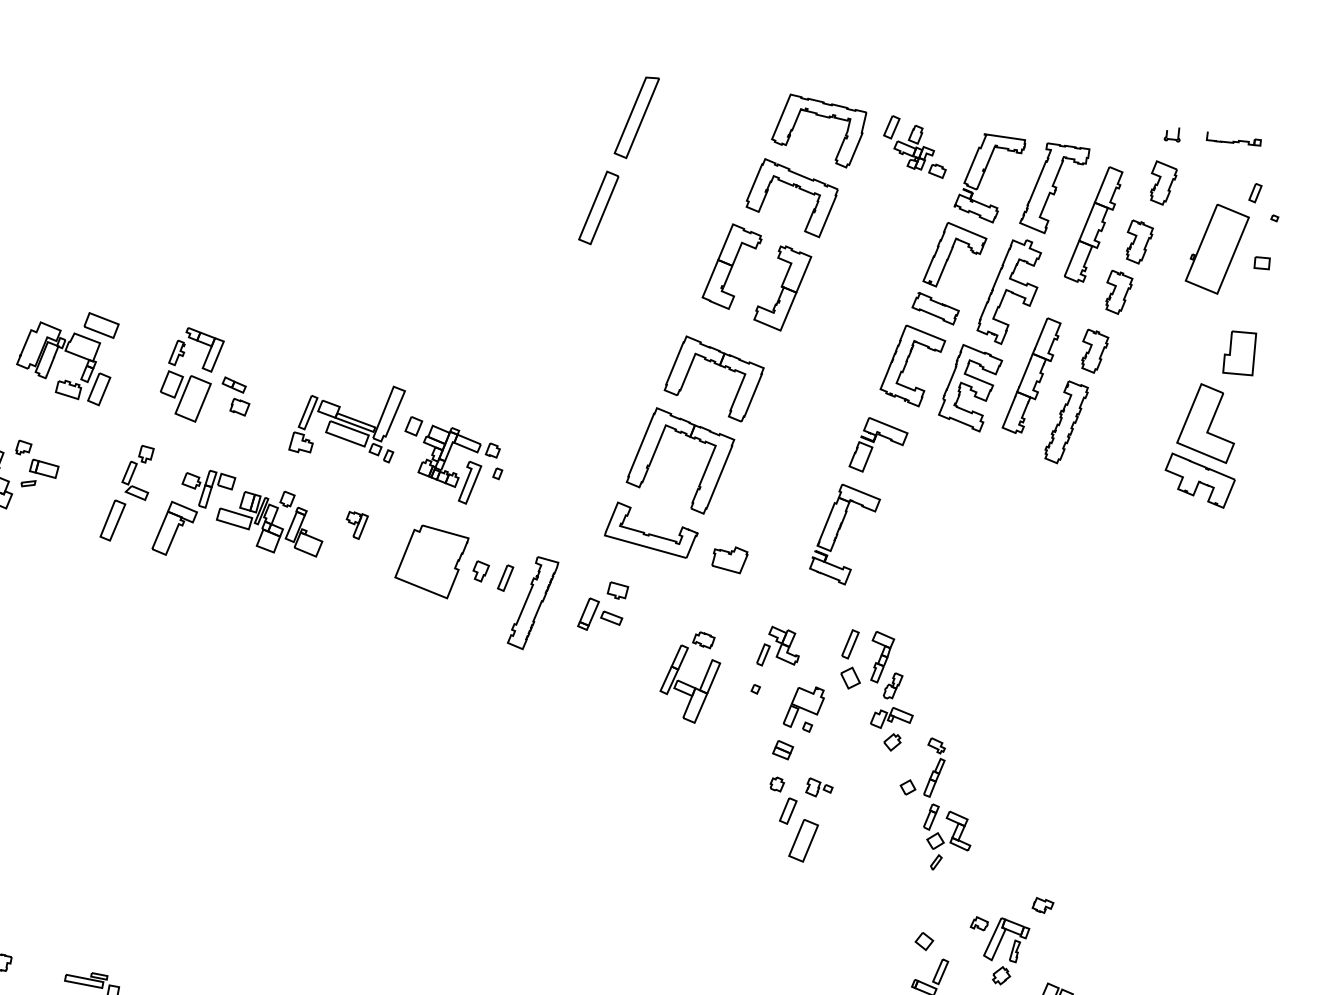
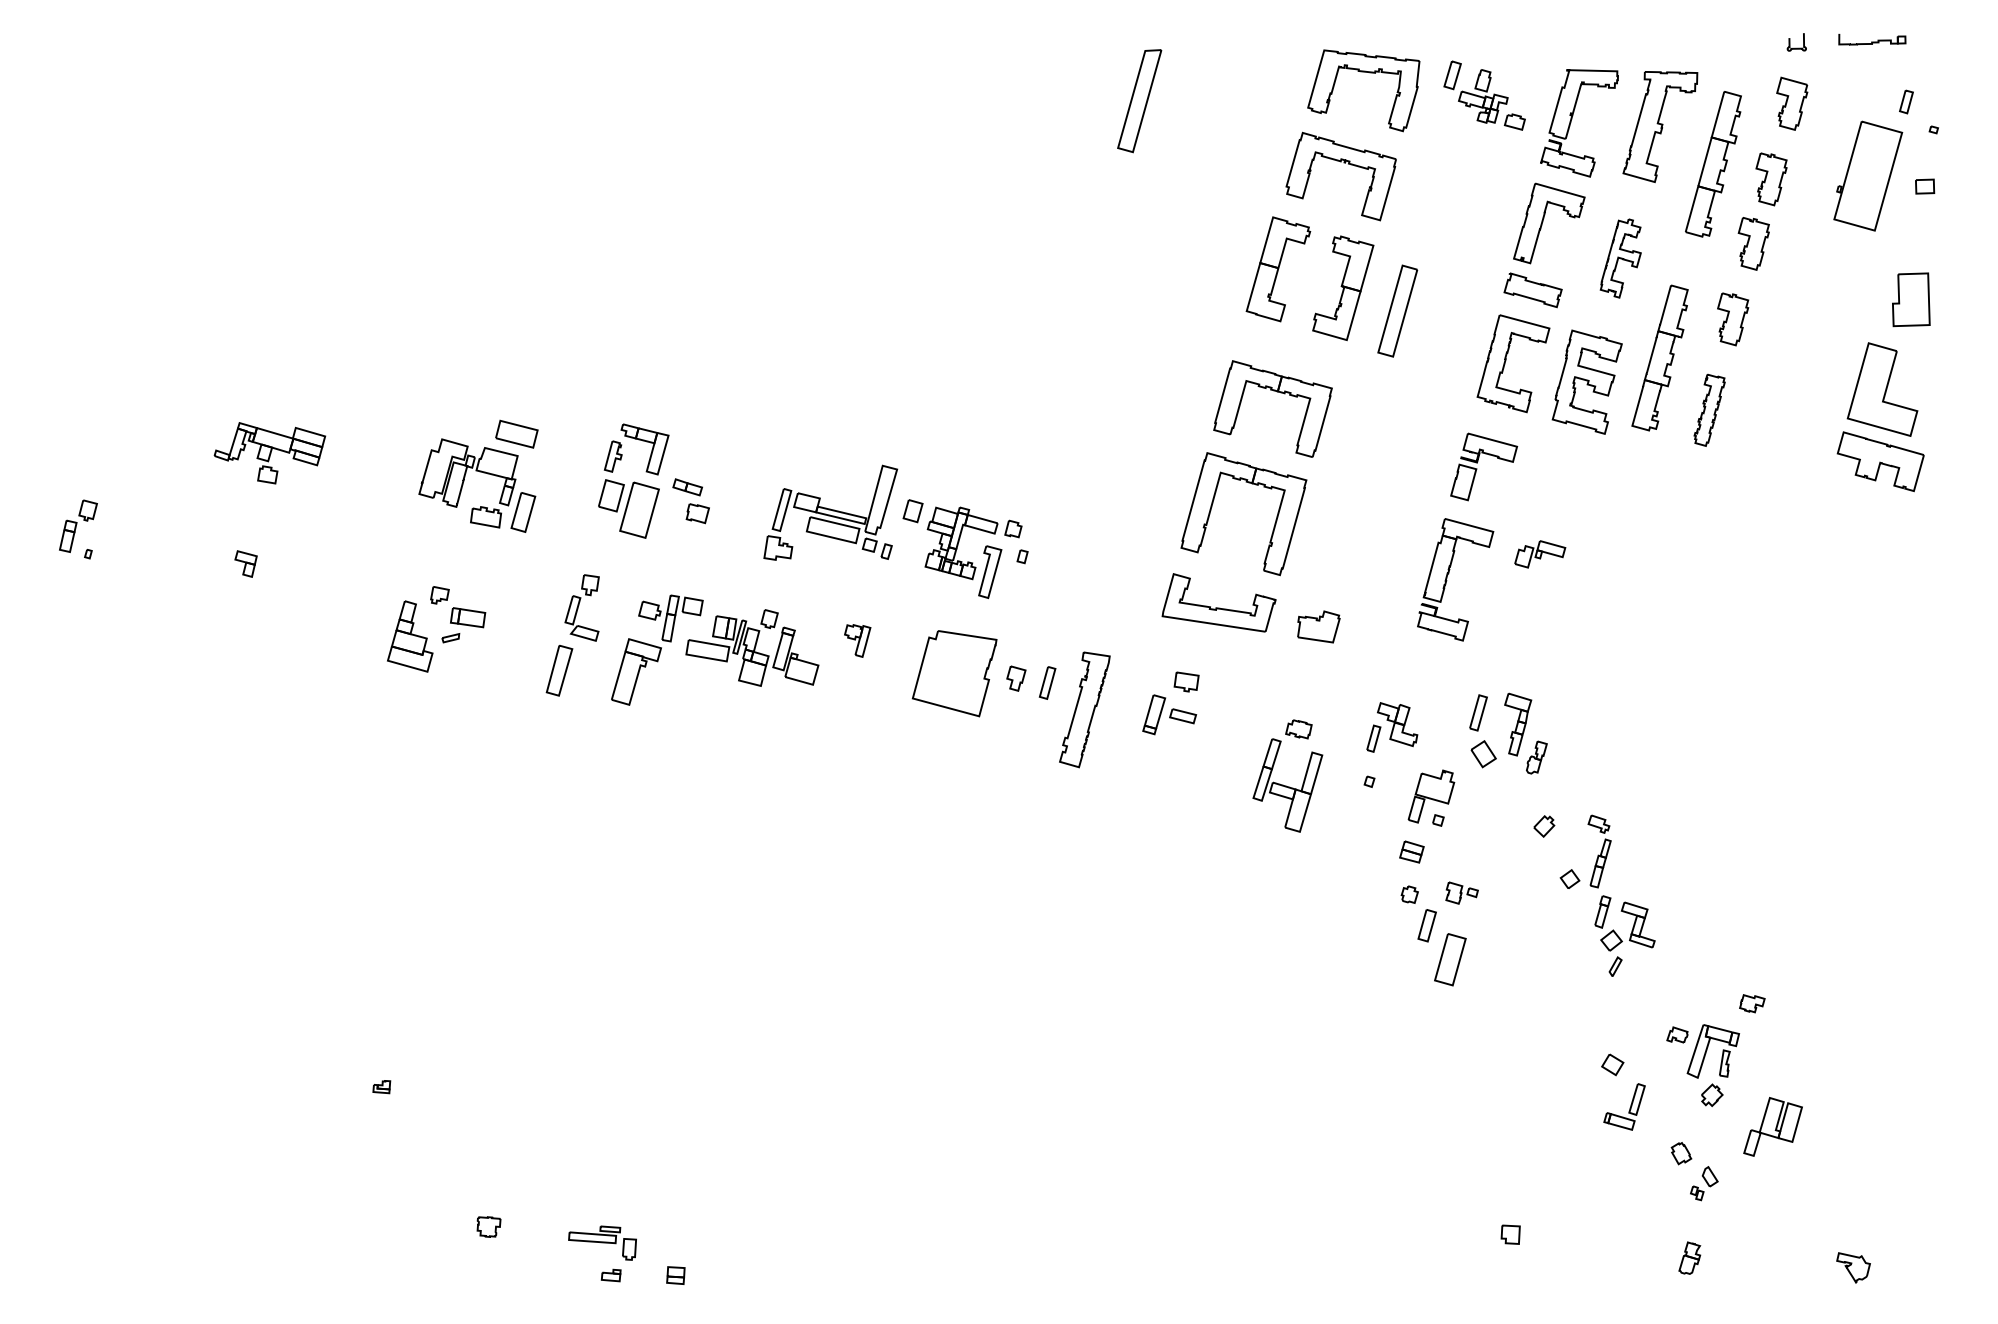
part: (598, 207) -> (1397, 310), moved
part: (1009, 291) -> (1620, 258), size x0.6
part: (1066, 422) -> (1709, 410), size x0.7
part: (892, 718) -> (1540, 554), moved

